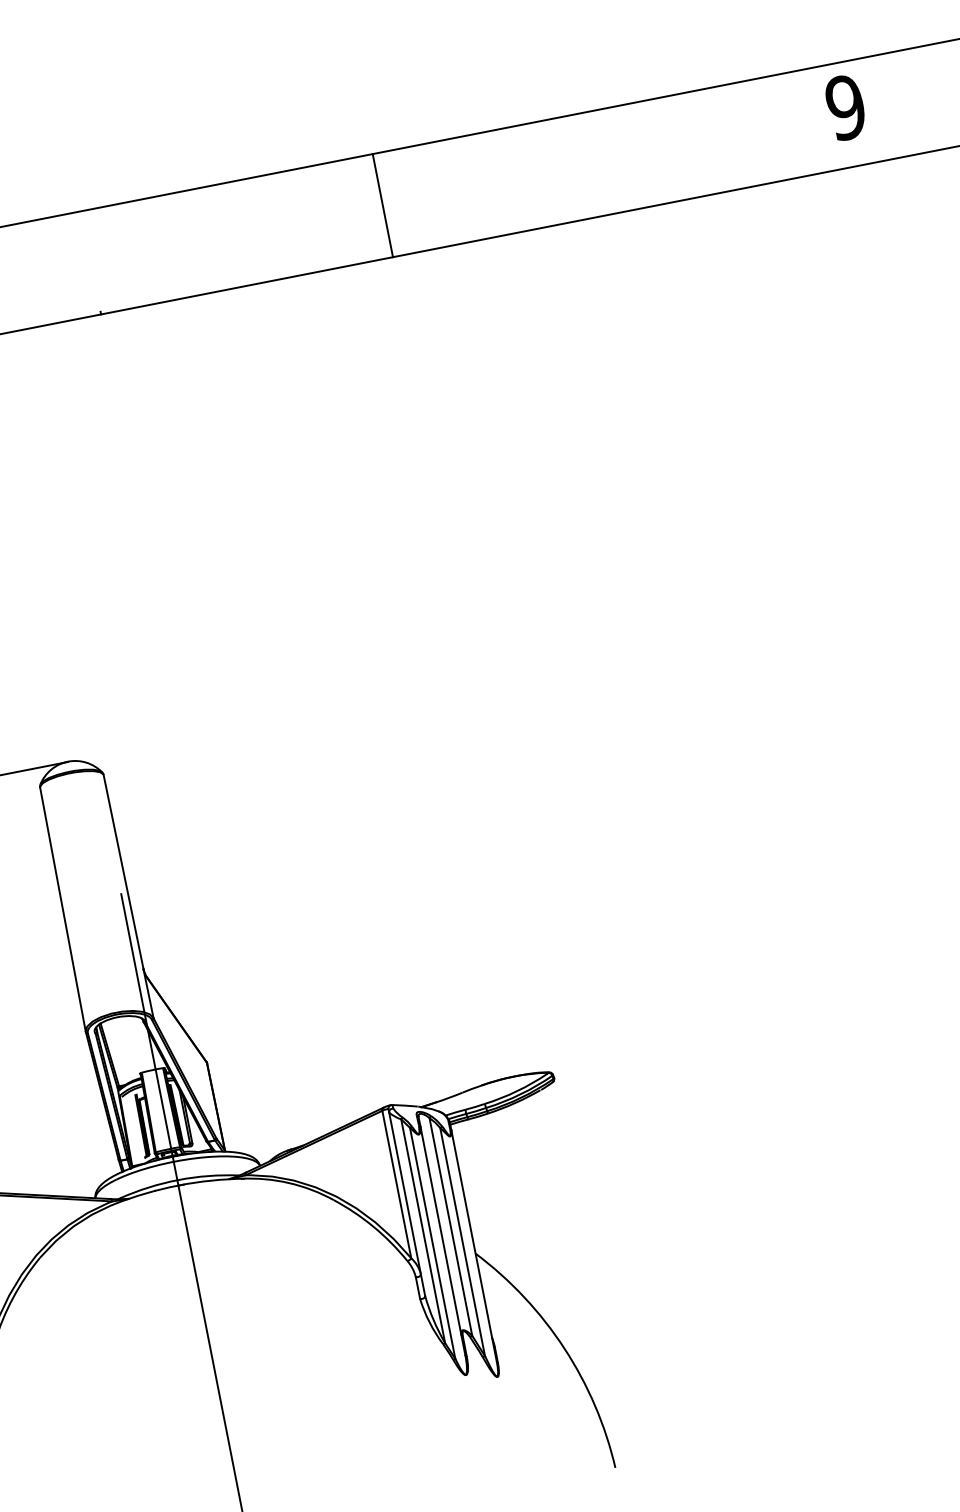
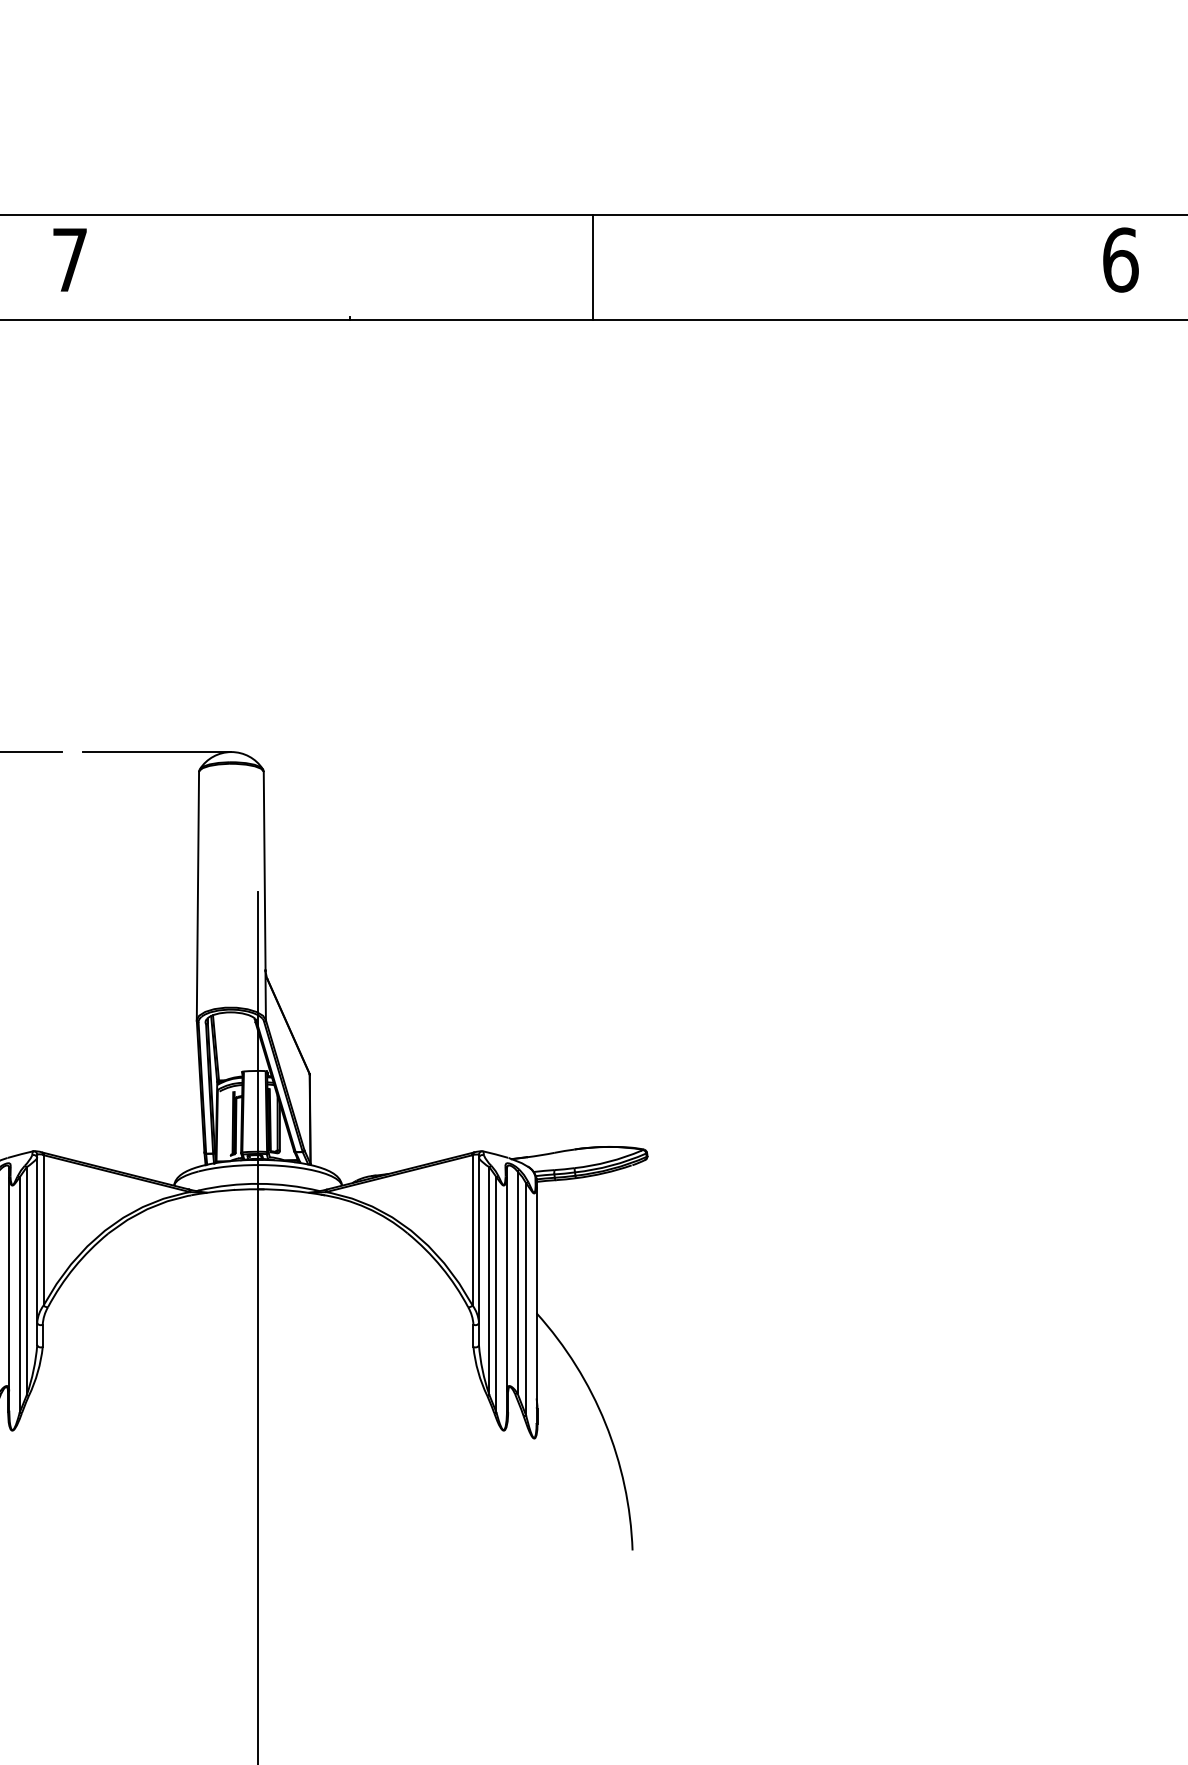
text: (845, 107) -> (1120, 259), 9 -> 6
line: (382, 205) -> (593, 266), moved

